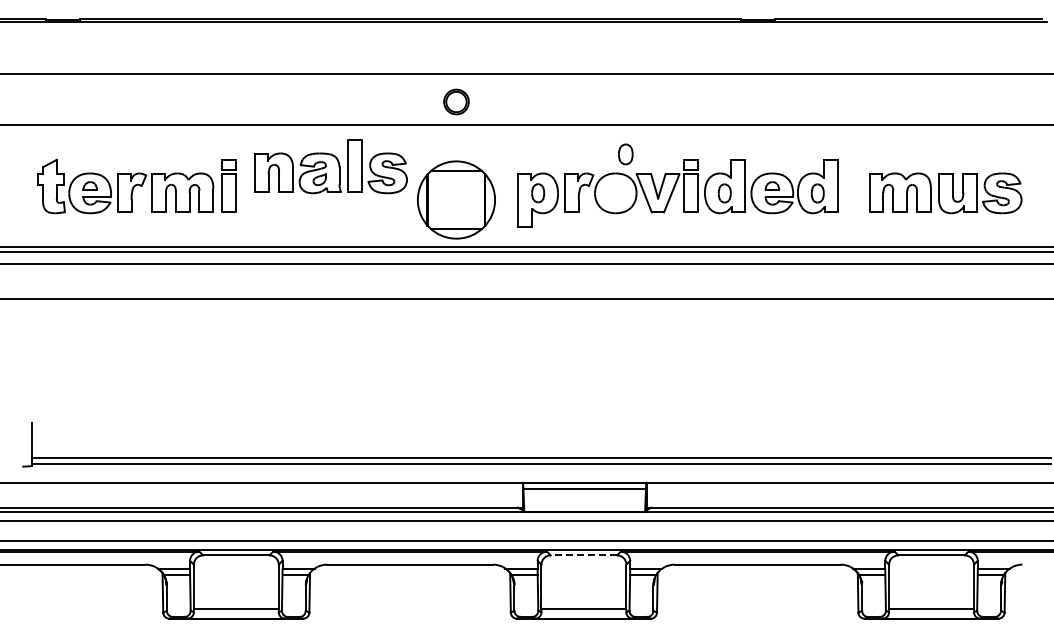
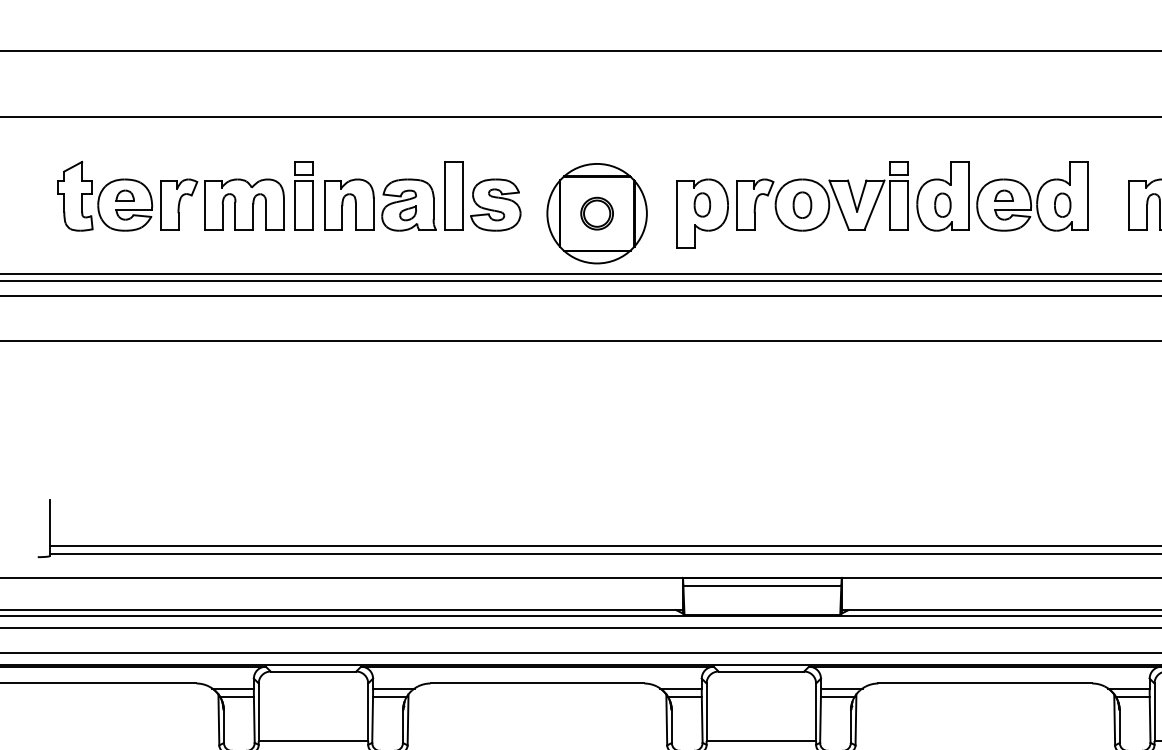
part: (456, 101) -> (597, 213), moved
part: (625, 154) -> (802, 205), moved
part: (330, 166) -> (421, 196), moved
line: (583, 555) -> (760, 671), dashed -> solid

